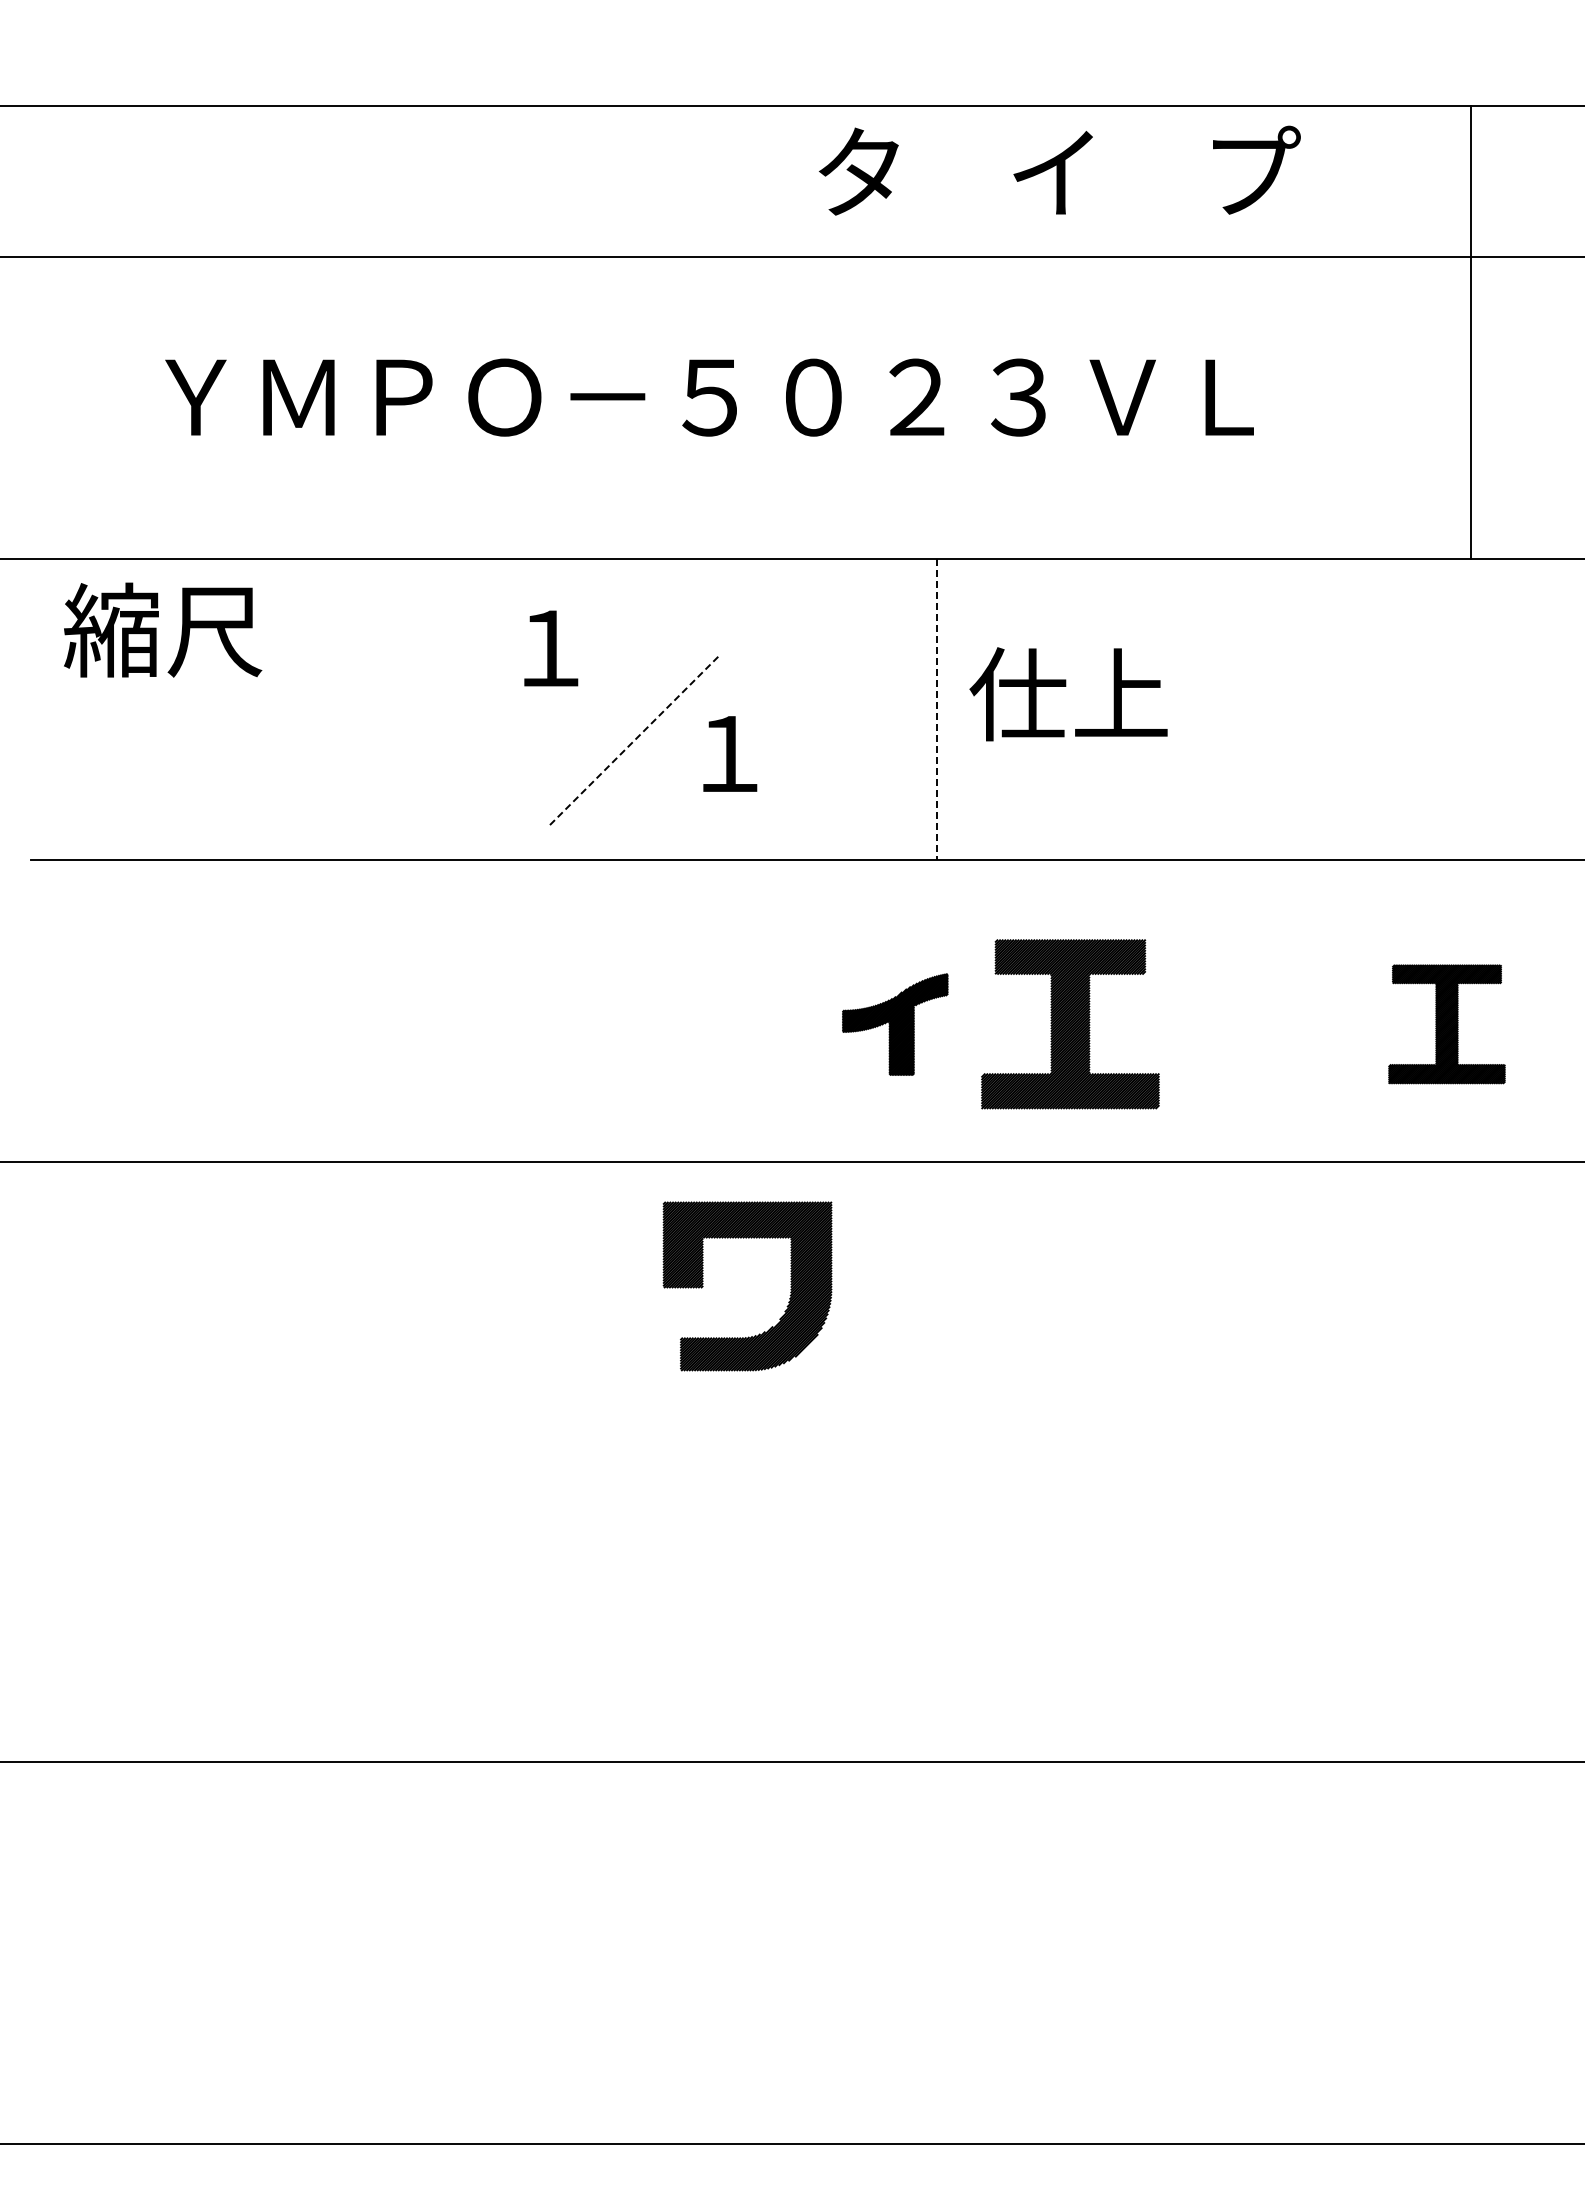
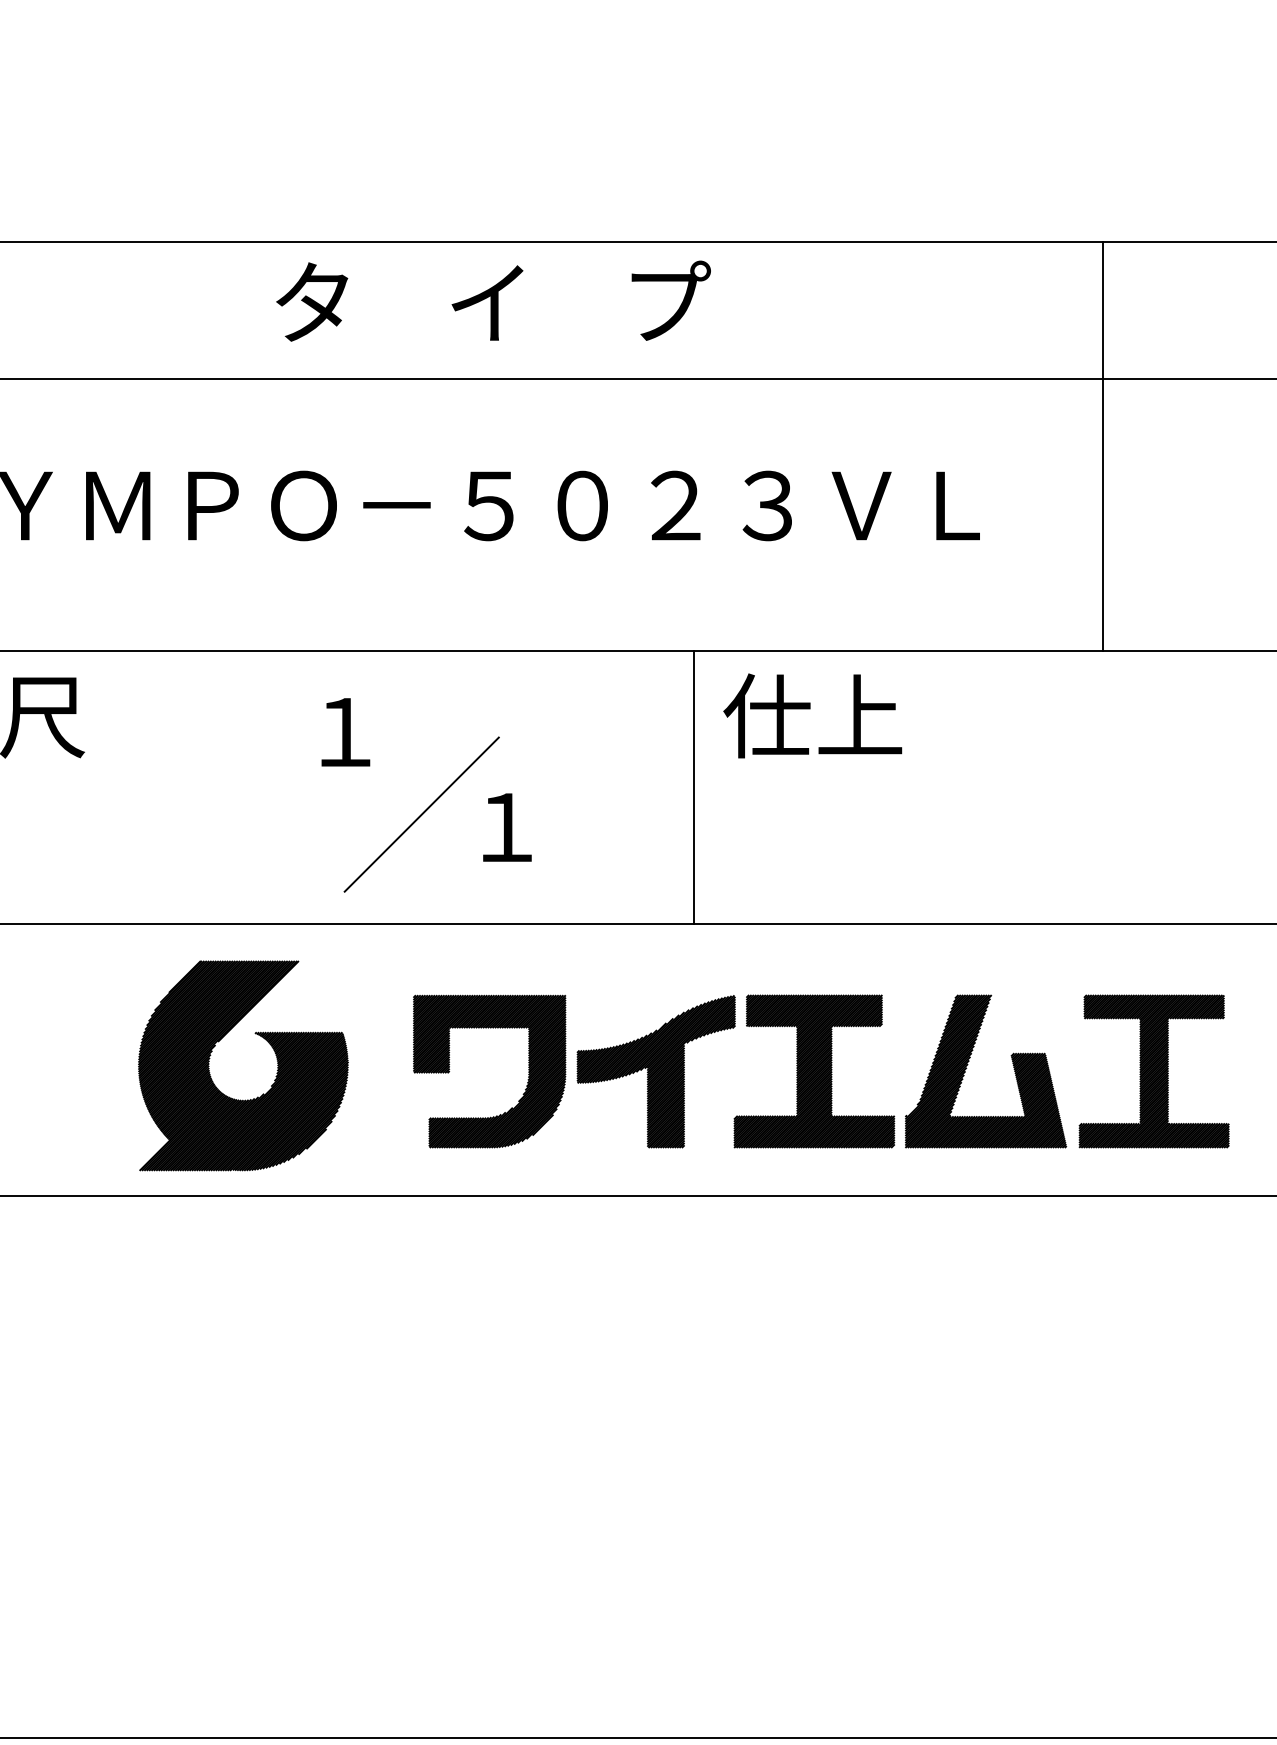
text: (1059, 170) -> (493, 301), moved
line: (1471, 331) -> (1103, 446), moved
text: (1068, 694) -> (812, 716), moved
line: (937, 709) -> (694, 787), dashed -> solid
line: (635, 739) -> (421, 814), dashed -> solid
part: (454, 984) -> (258, 1035), added
part: (1240, 1017) -> (967, 1065), added
part: (895, 1024) -> (656, 1071), size x1.67
part: (1446, 1024) -> (1153, 1071), size x1.43
part: (789, 1295) -> (527, 1079), moved

